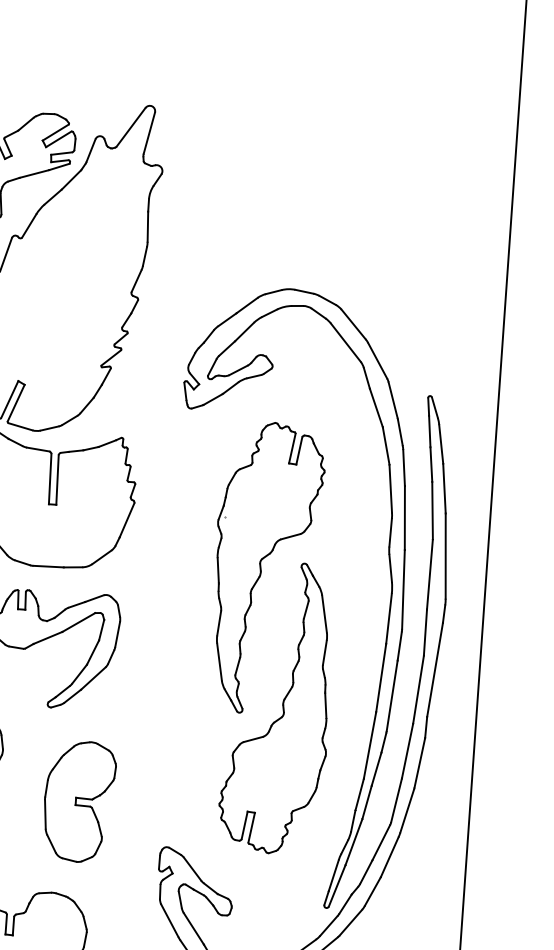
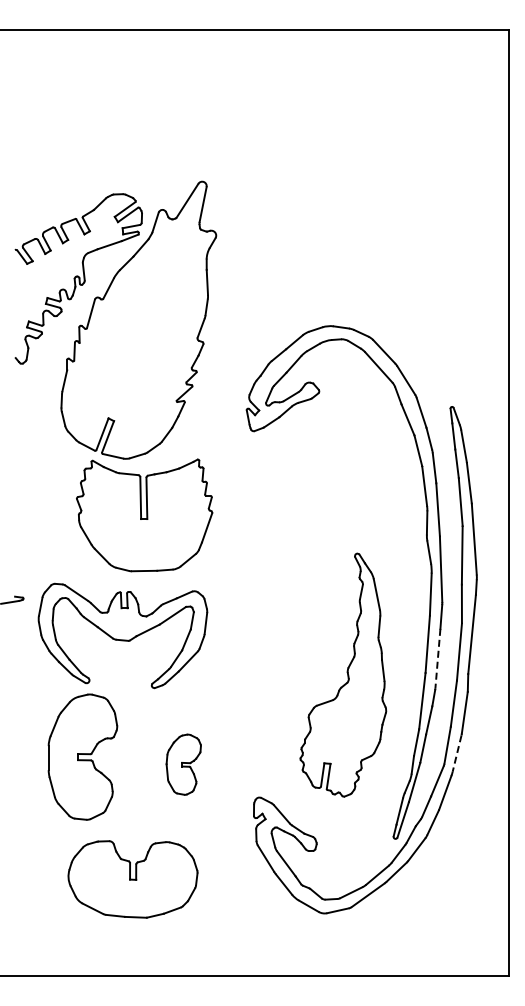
part: (266, 567) -> (325, 559), removed
line: (391, 695) -> (437, 658), solid -> dashed
part: (79, 801) -> (183, 764), size x0.6
line: (407, 811) -> (457, 753), solid -> dashed

